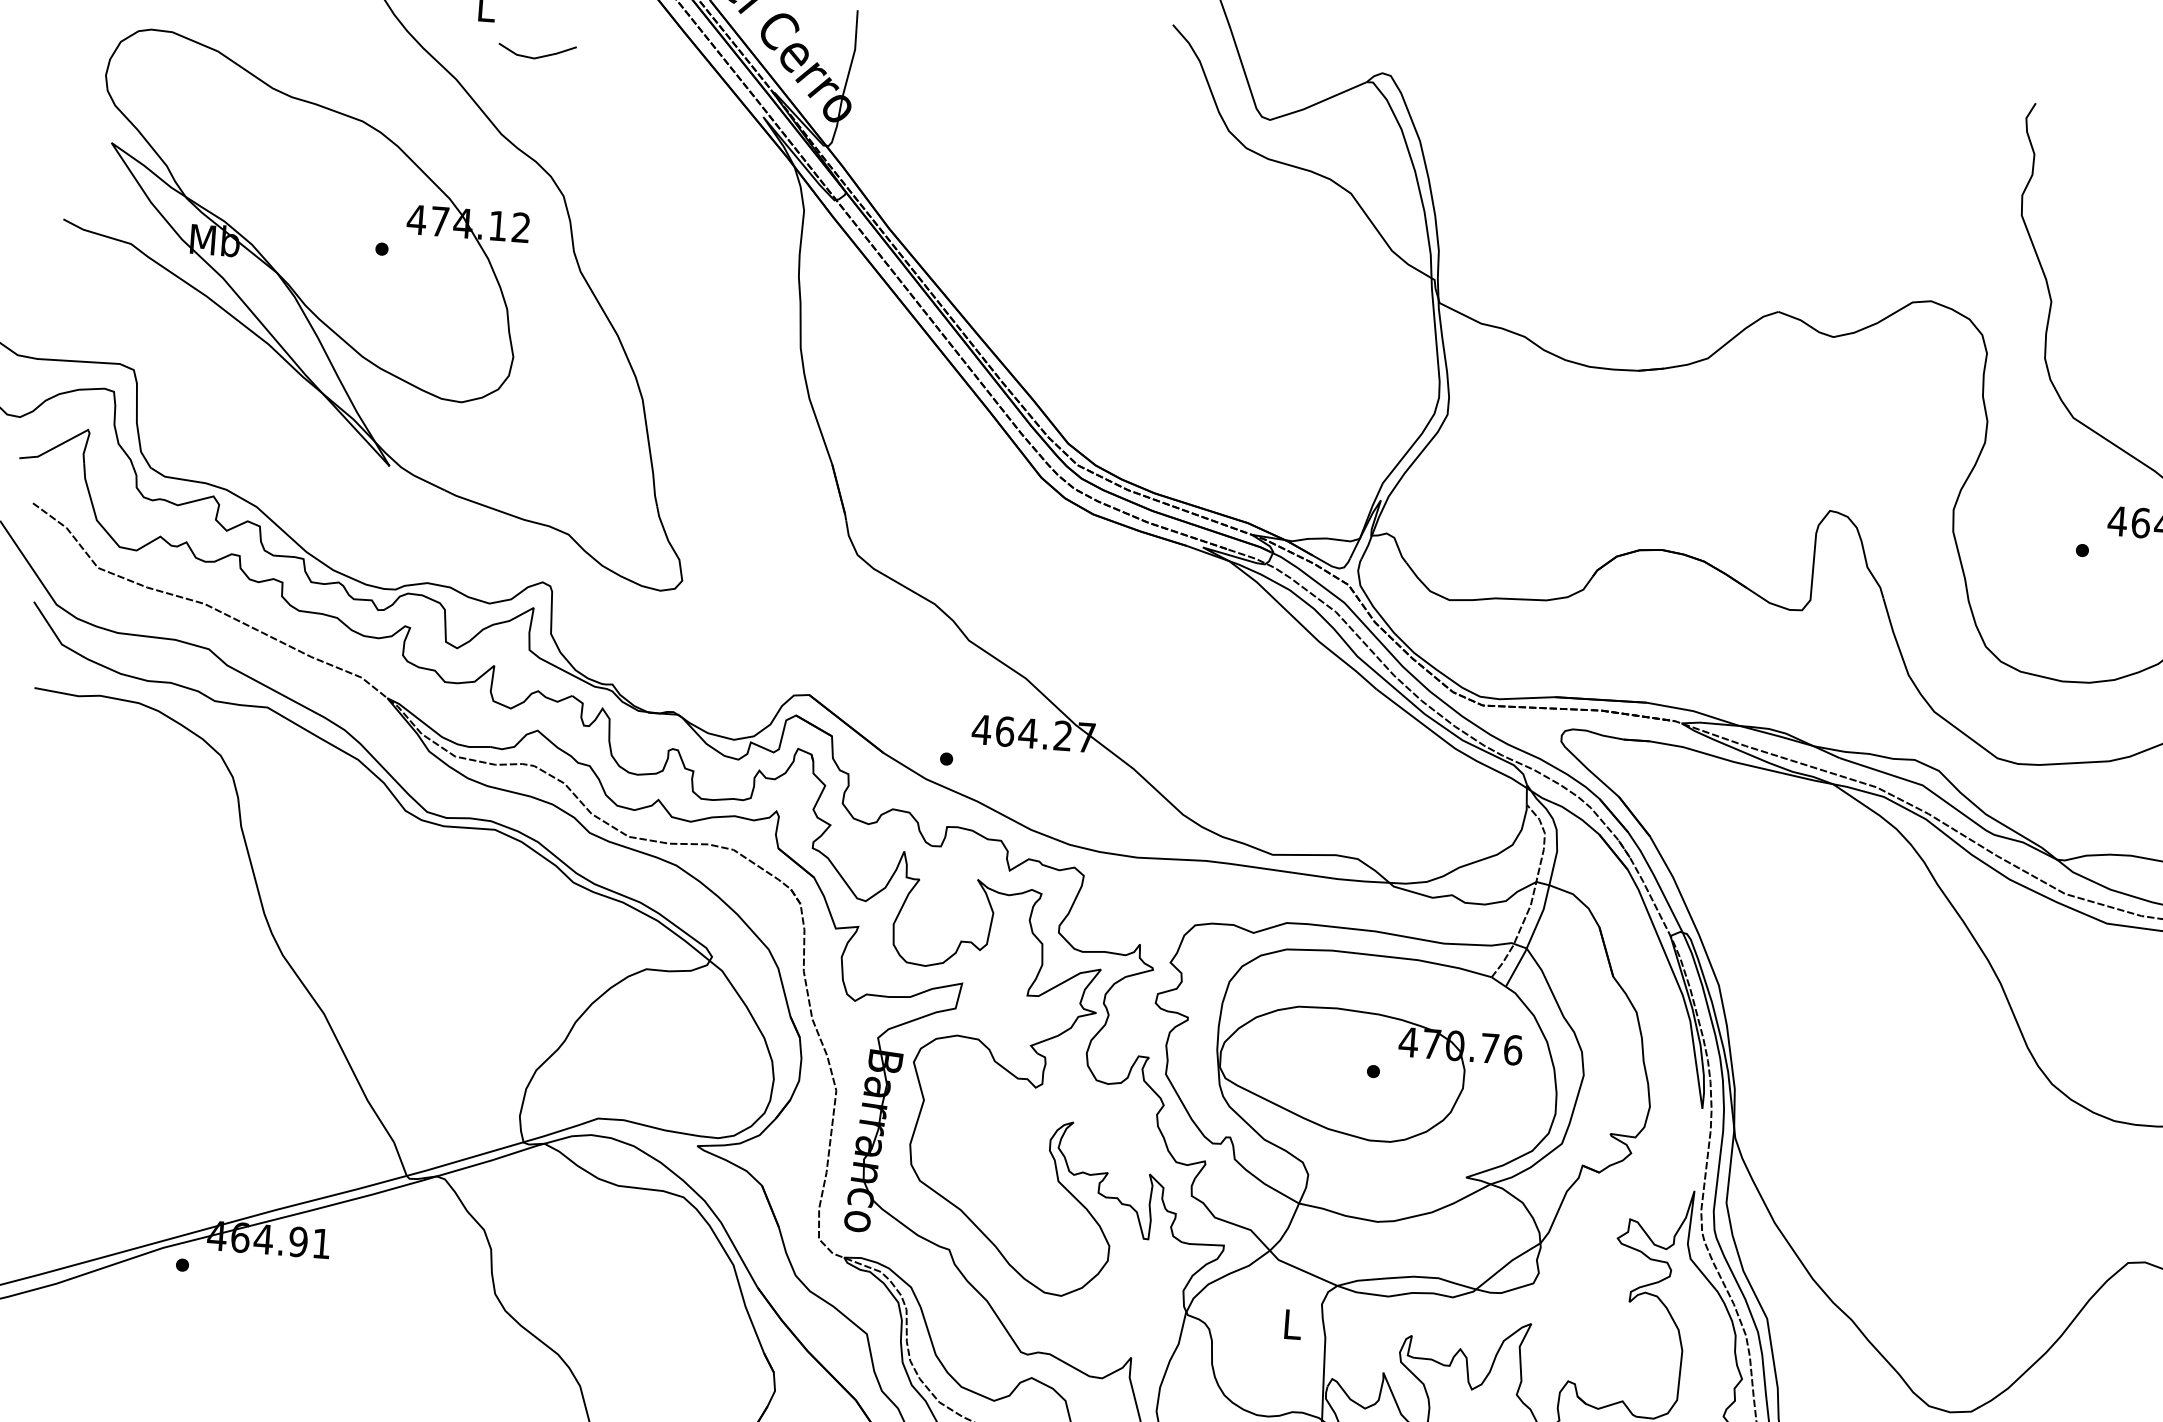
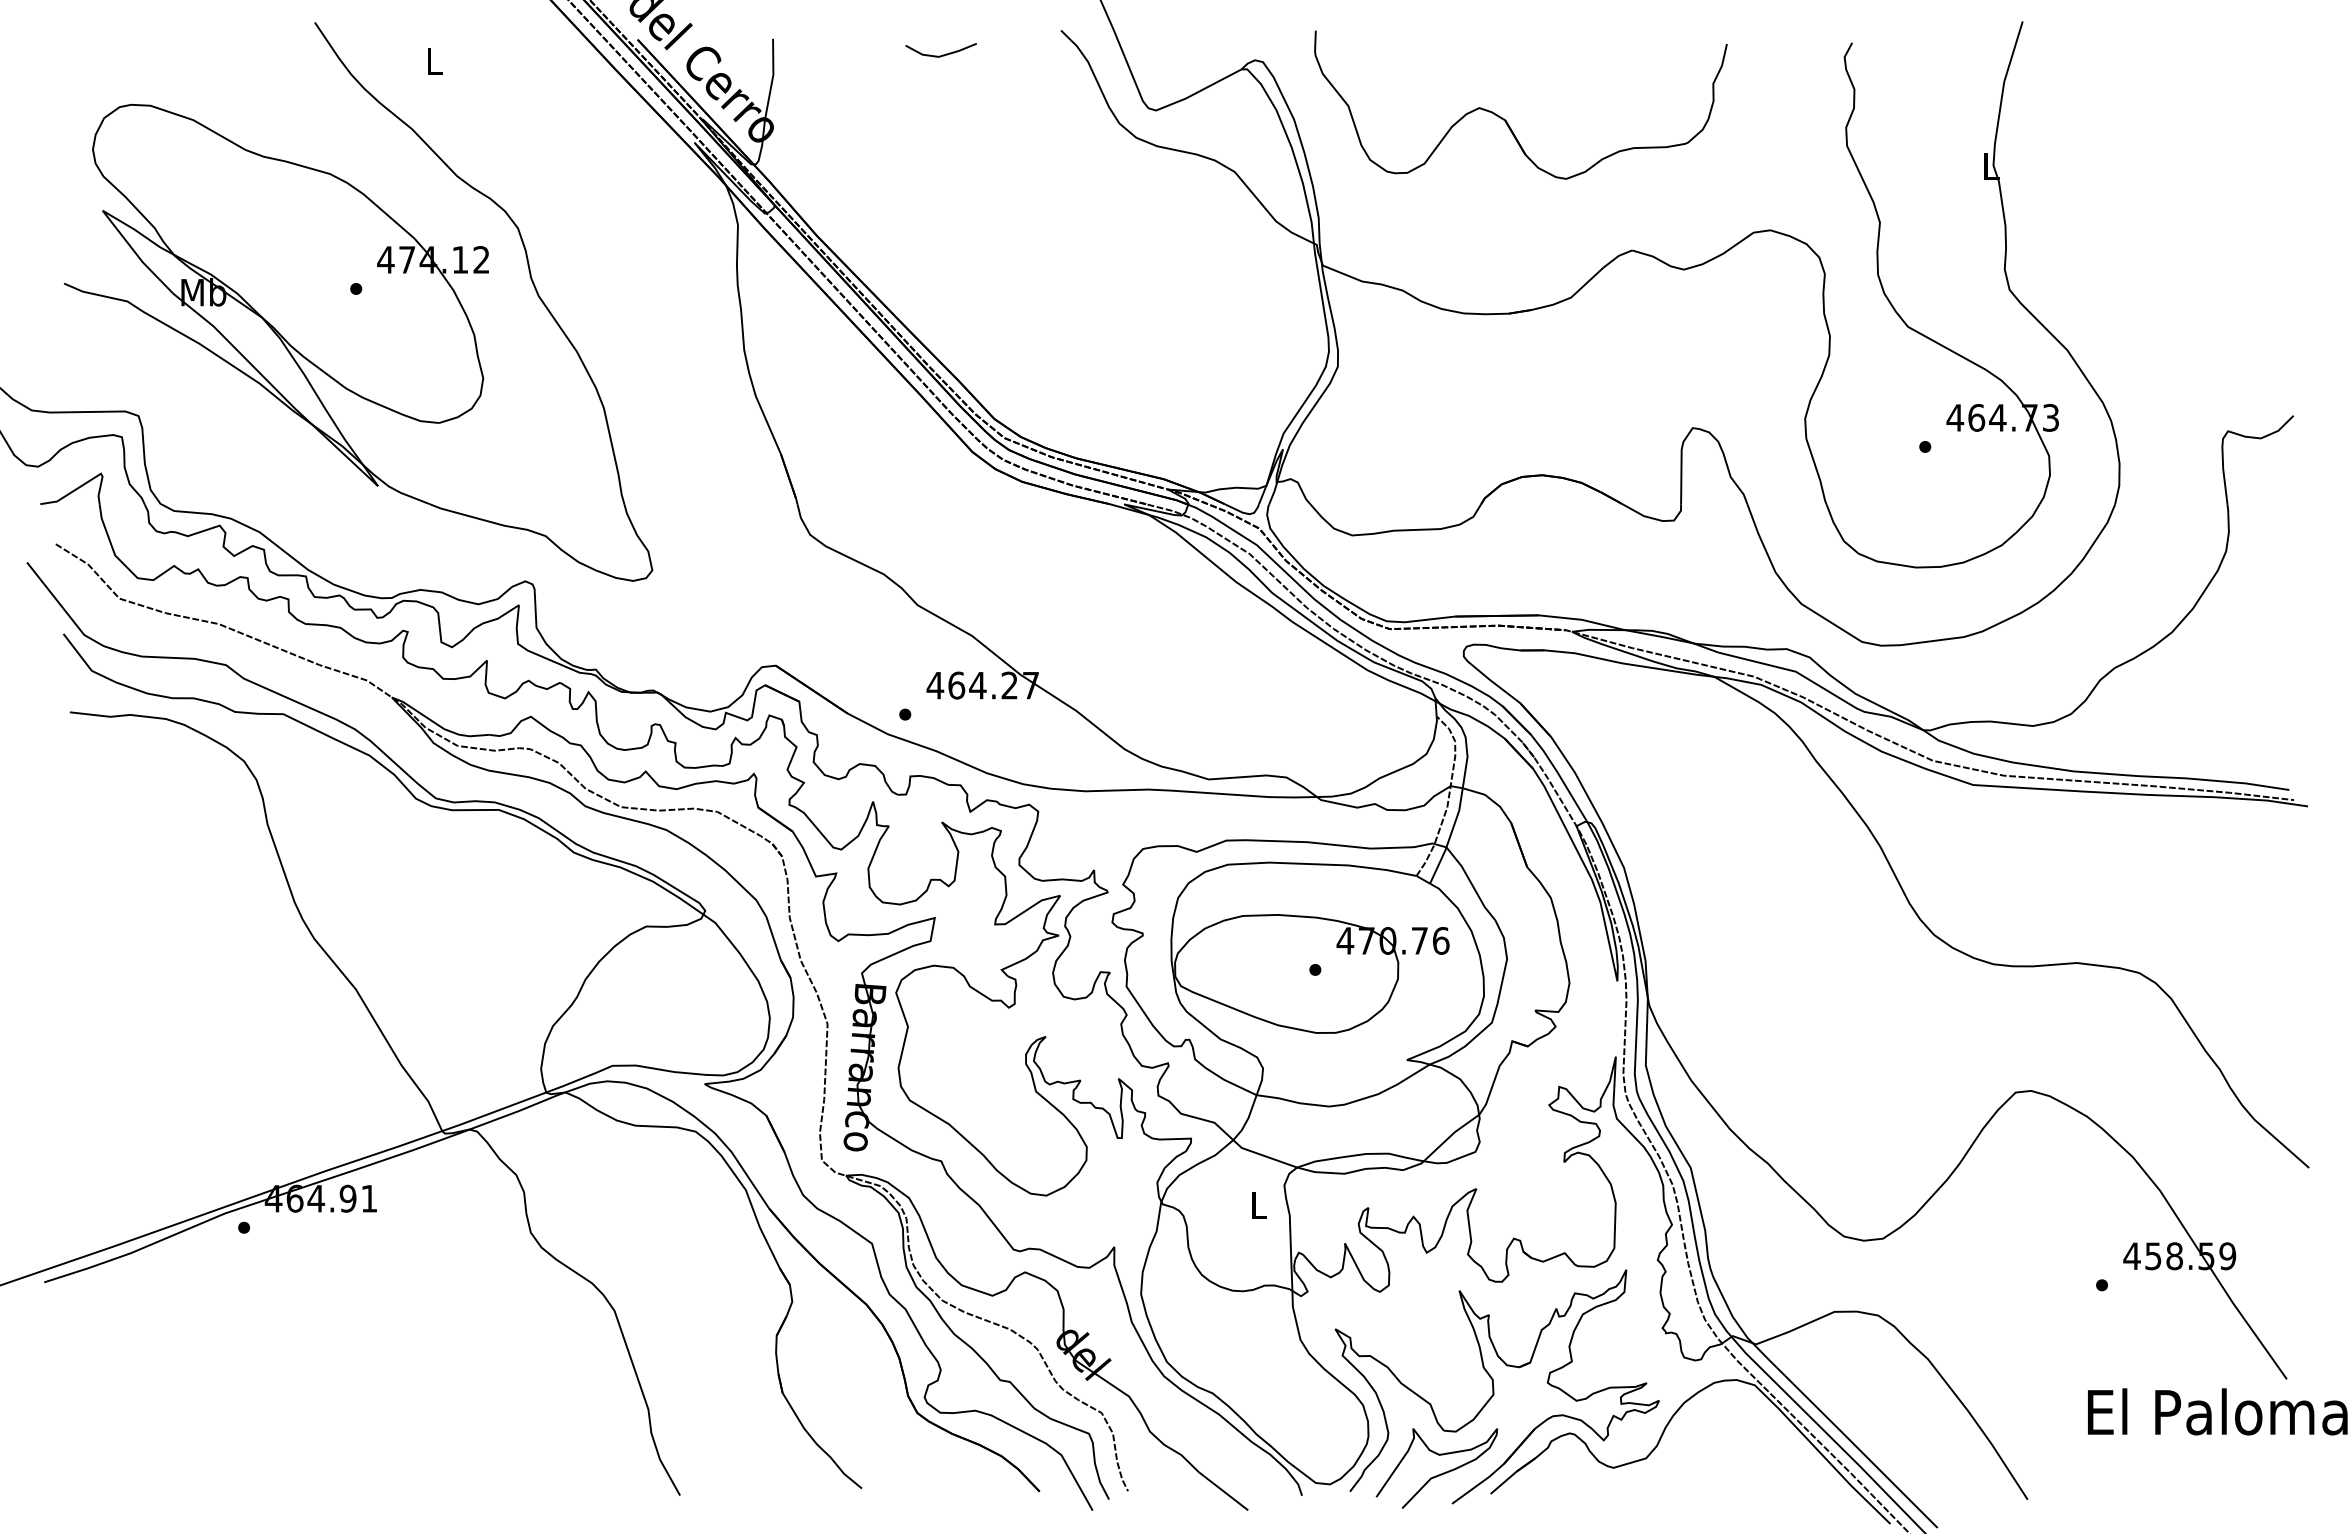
line: (538, 56) -> (942, 54), moved
part: (1650, 158) -> (1505, 119), added

